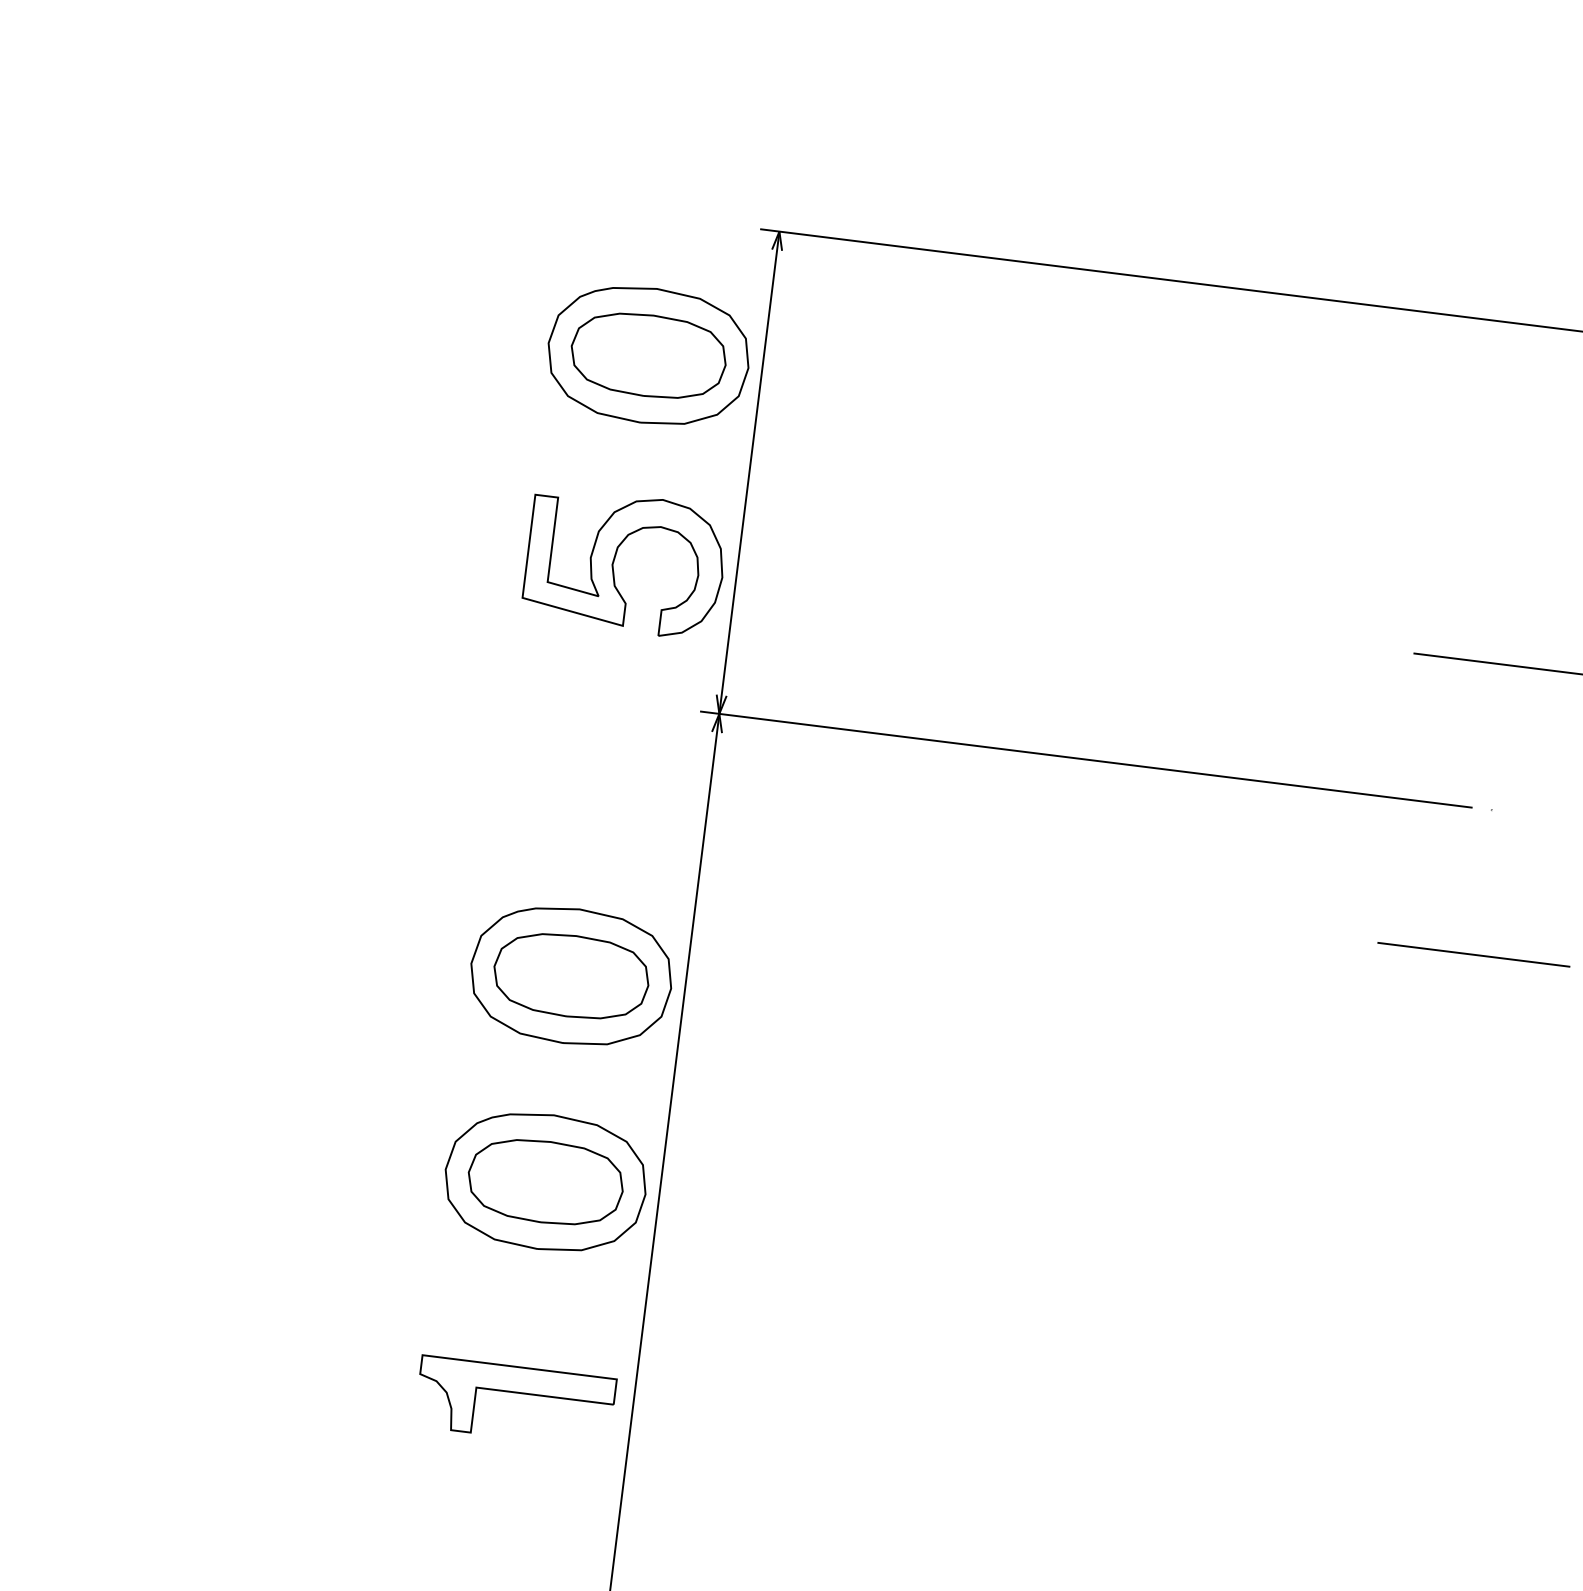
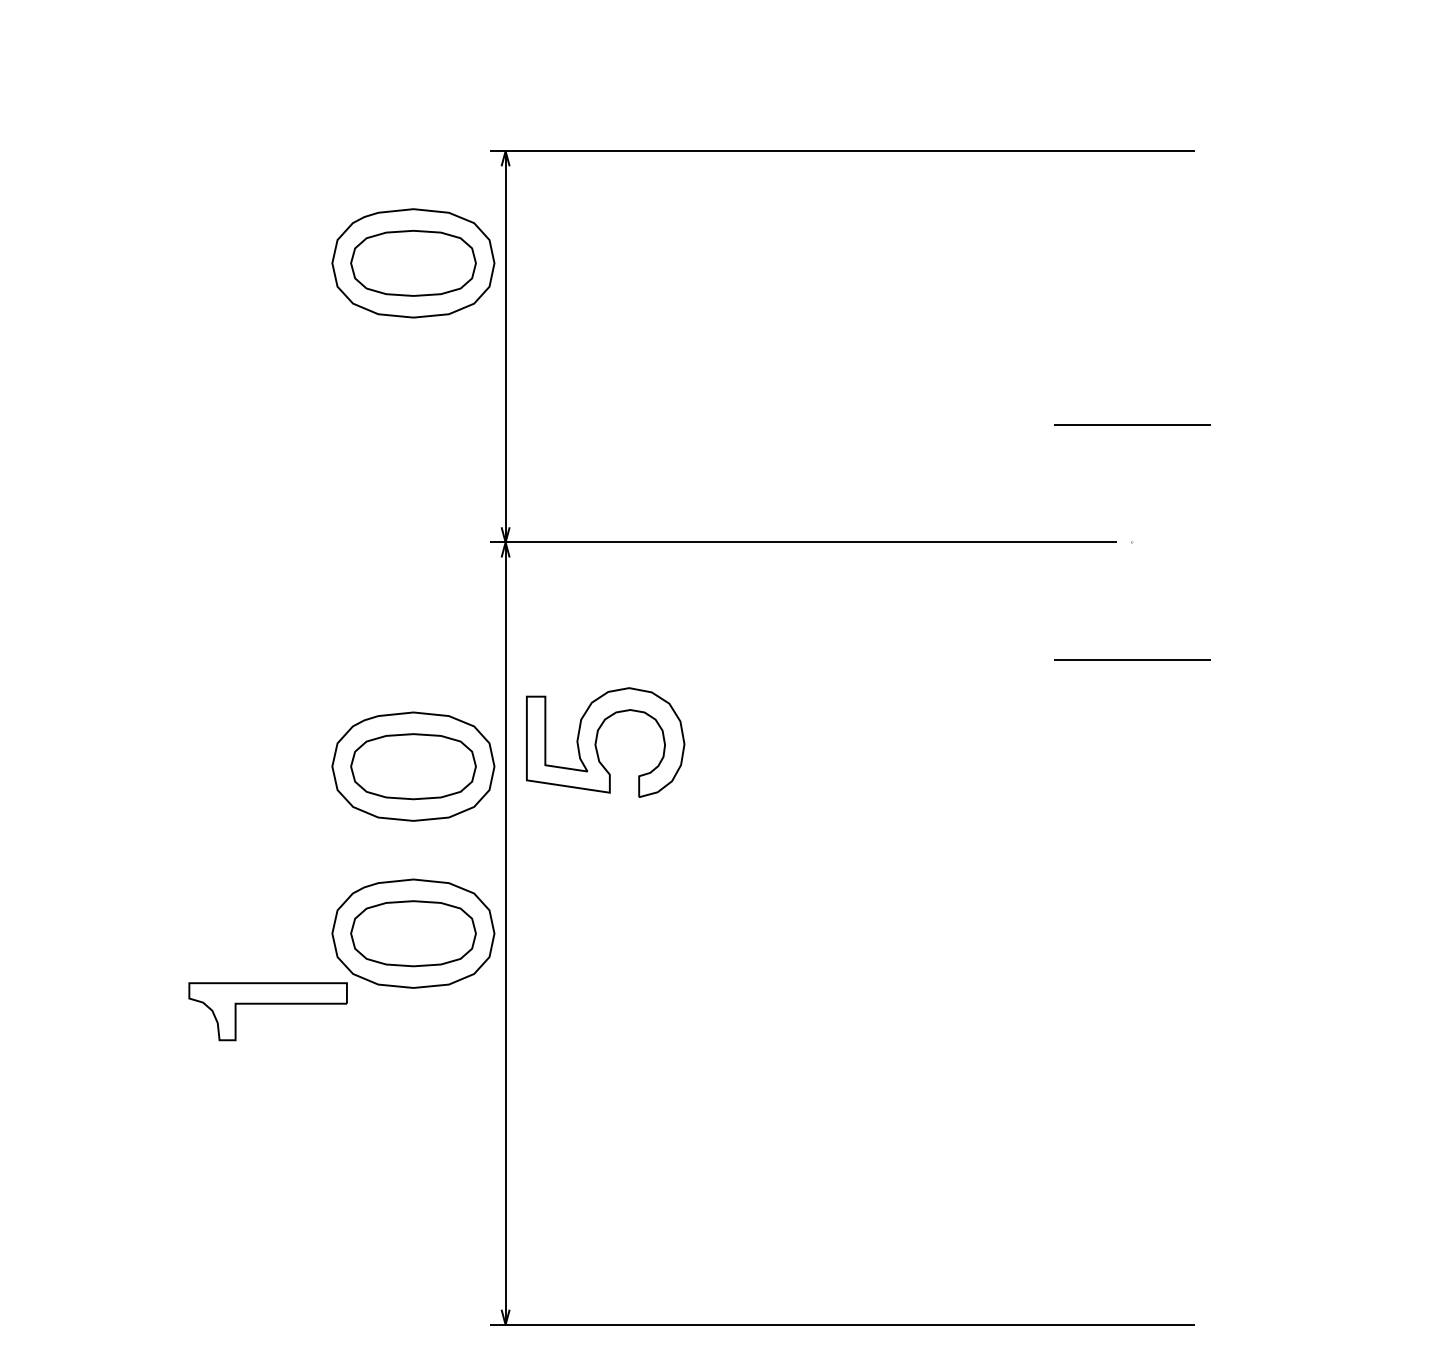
part: (615, 559) -> (597, 740), moved
part: (515, 1393) -> (267, 1004), moved

